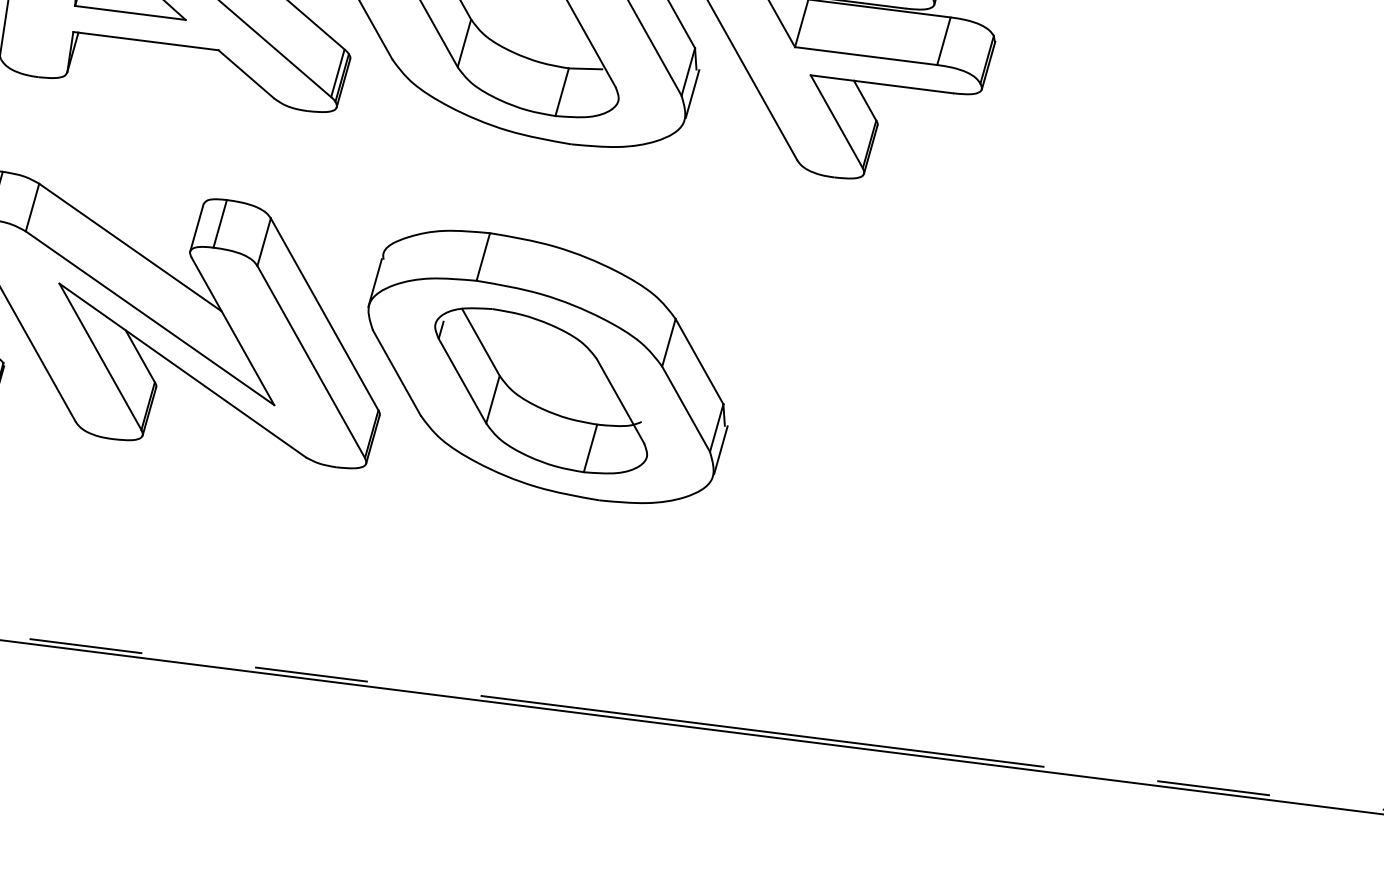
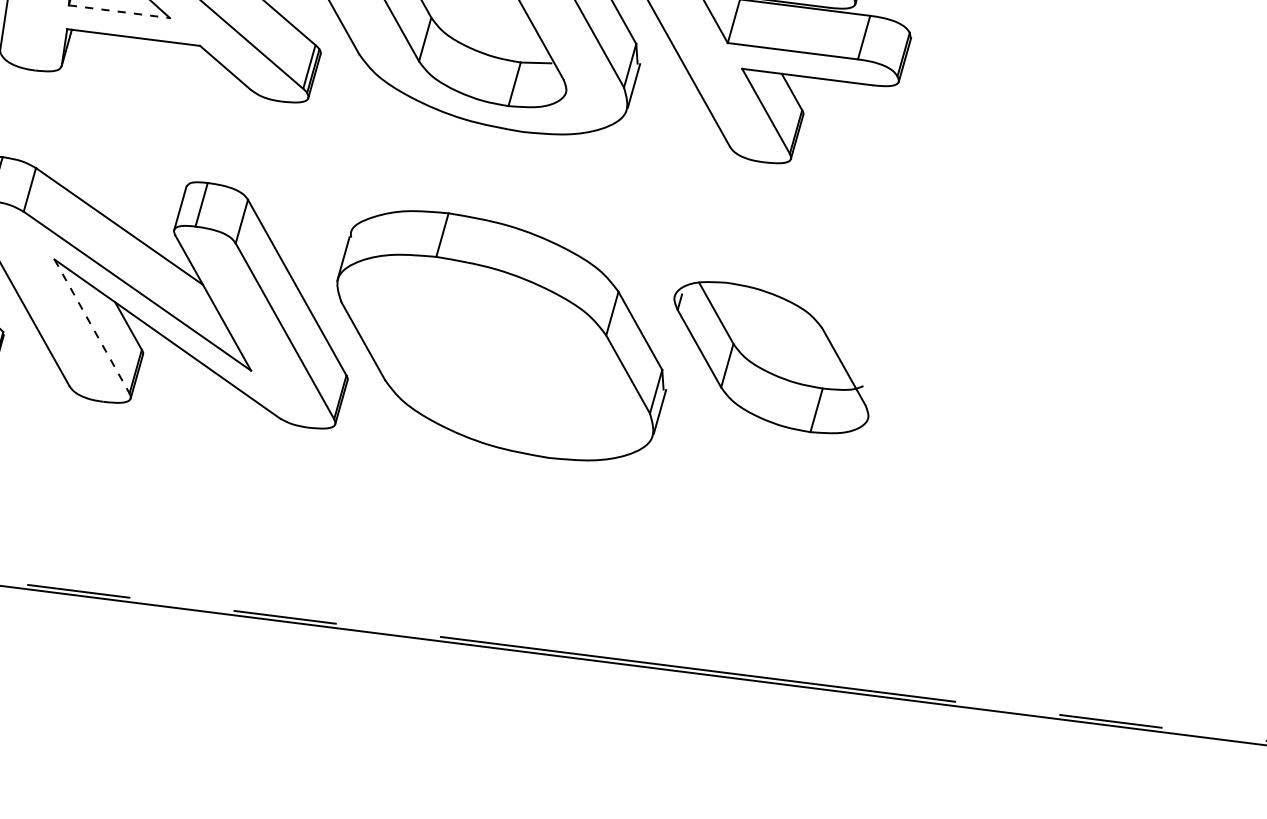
line: (130, 12) -> (119, 11), solid -> dashed
line: (100, 356) -> (92, 326), solid -> dashed
part: (541, 390) -> (771, 357), moved

